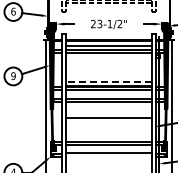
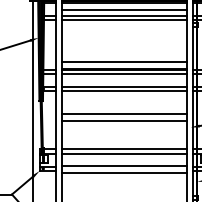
line: (109, 81) -> (125, 61), dashed -> solid
line: (108, 122) -> (123, 121), added
line: (108, 157) -> (123, 172), added

